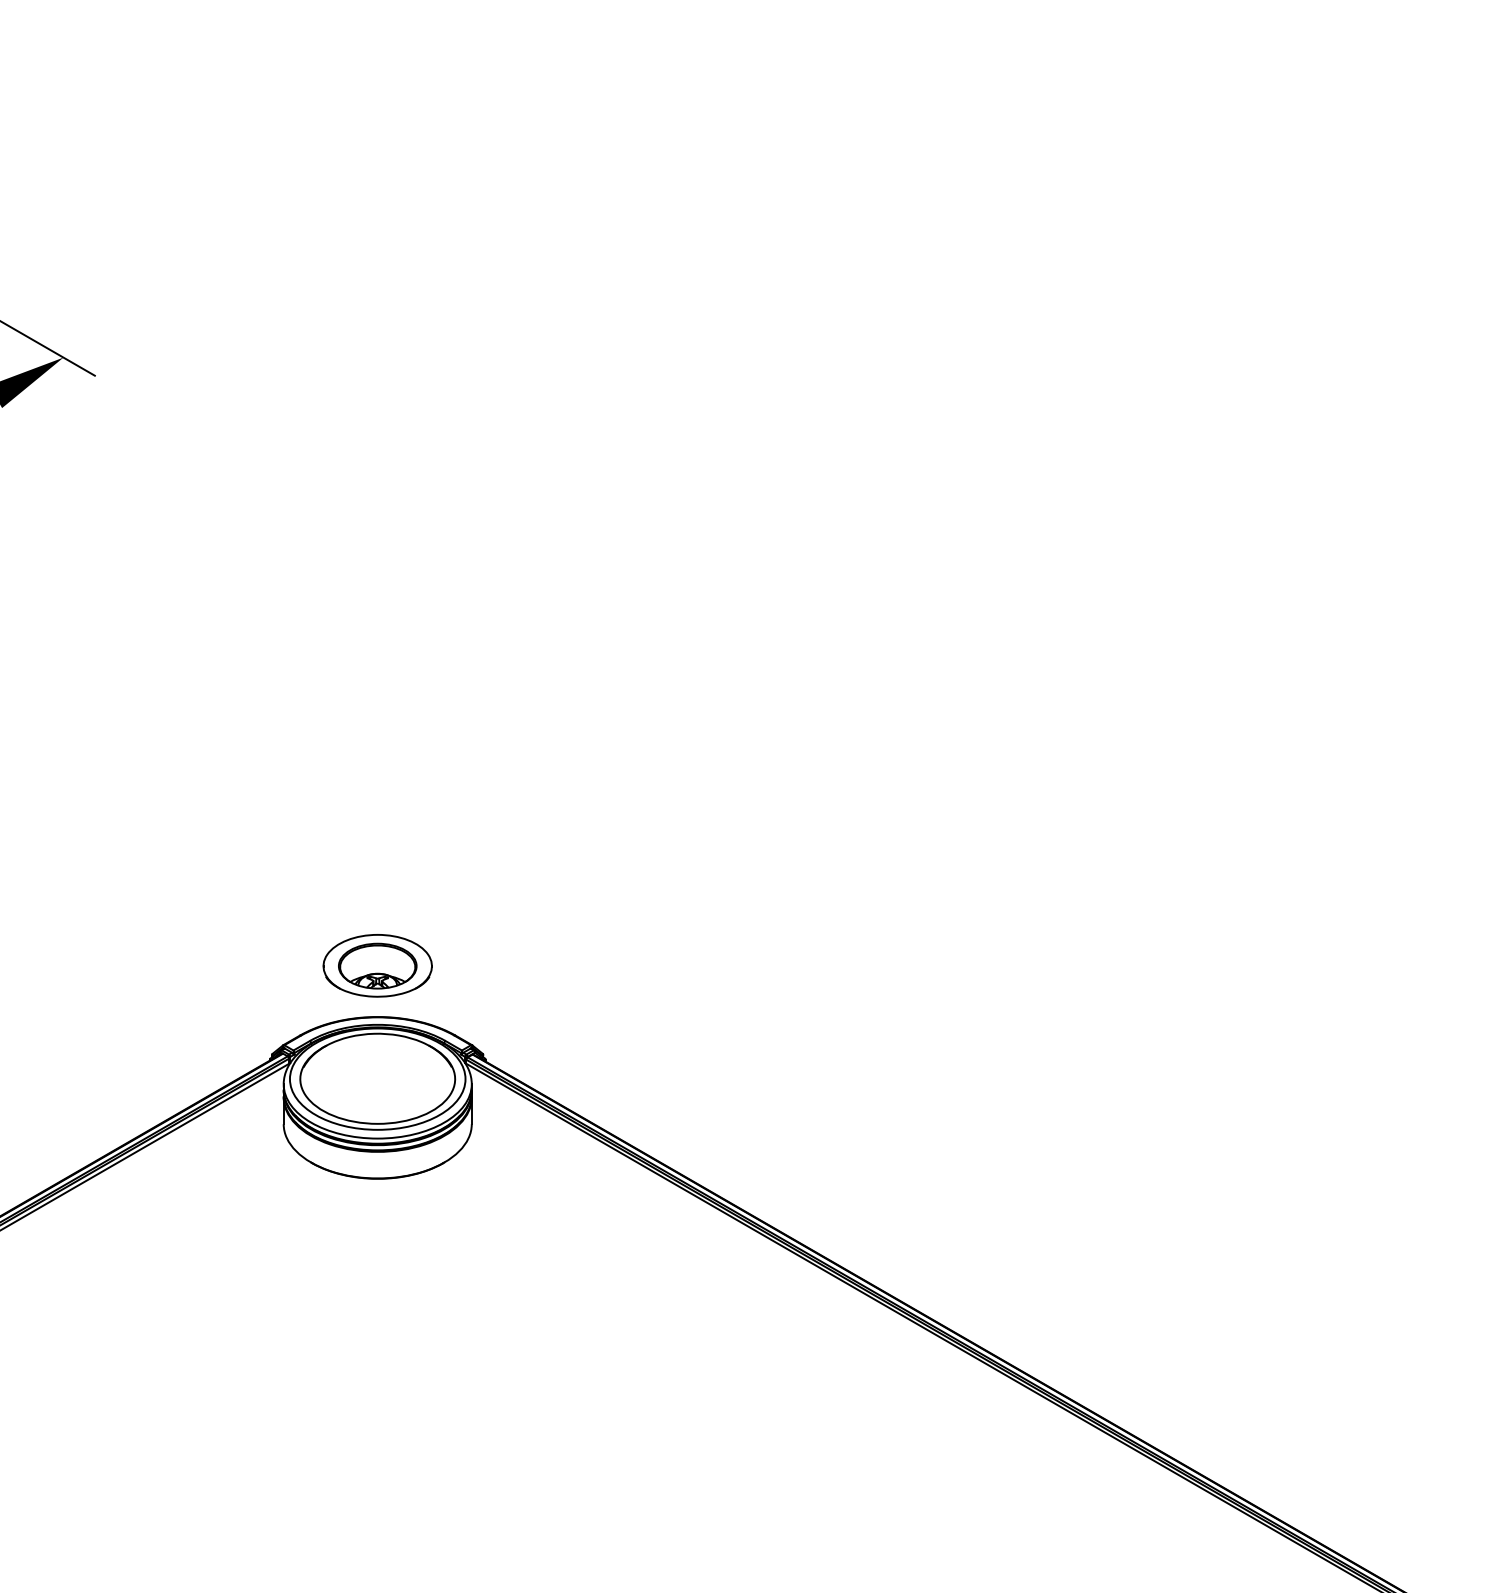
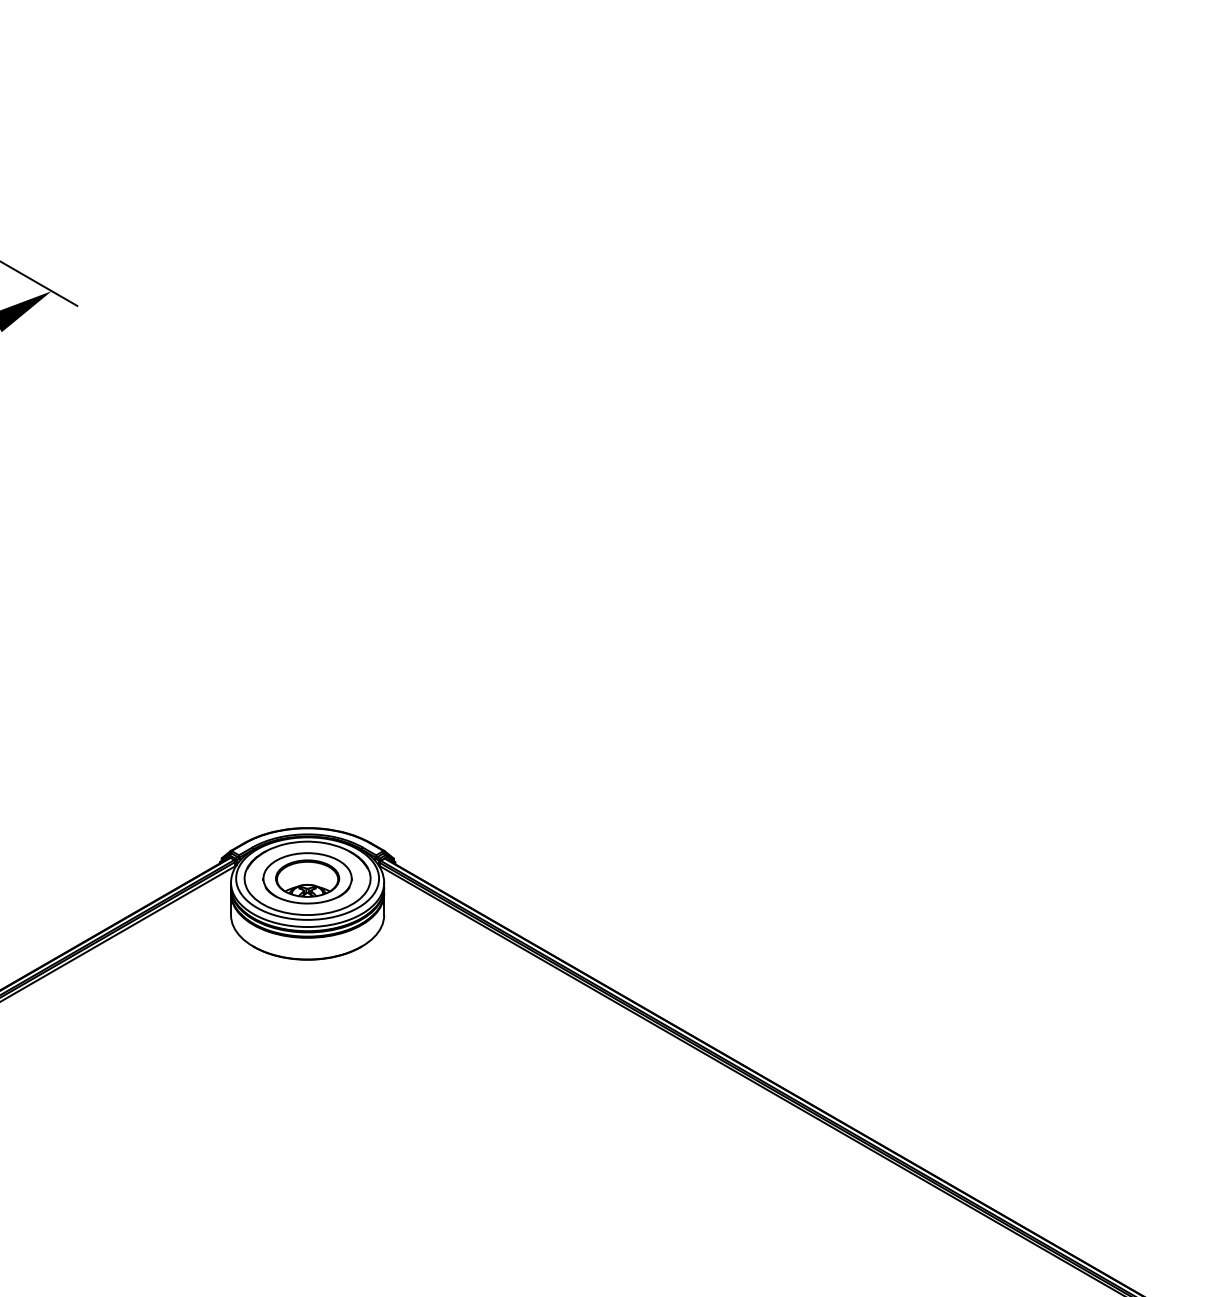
part: (377, 965) -> (307, 878), moved

